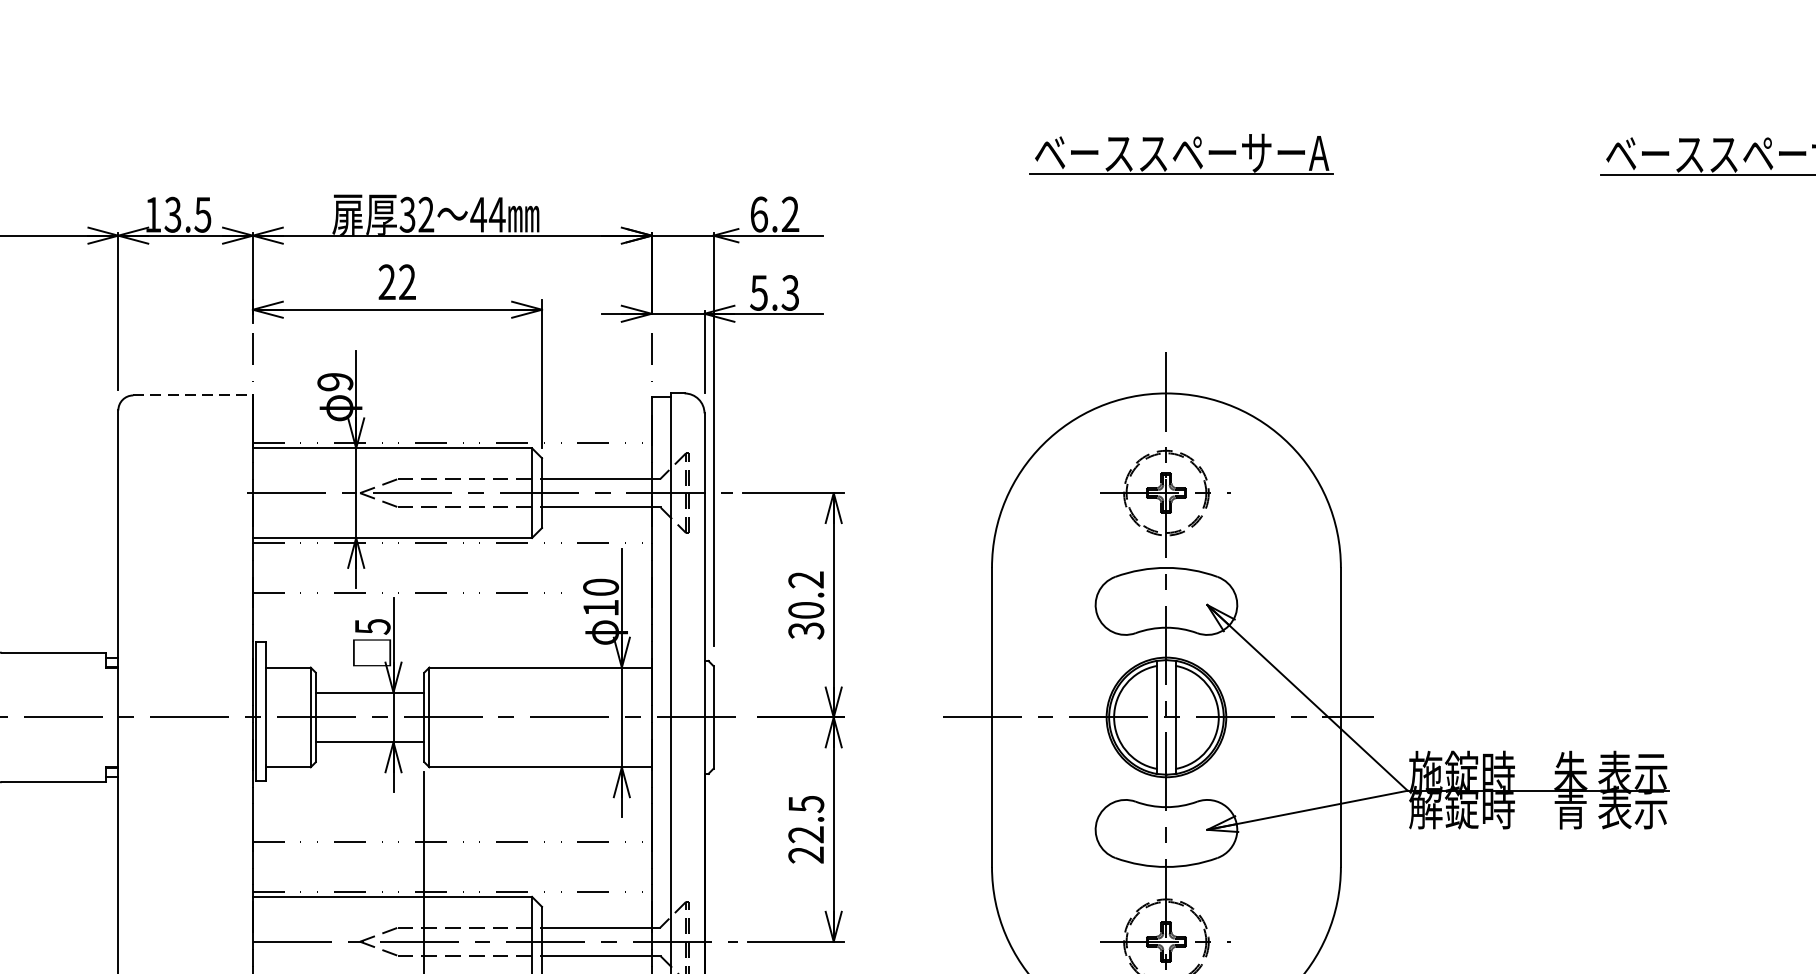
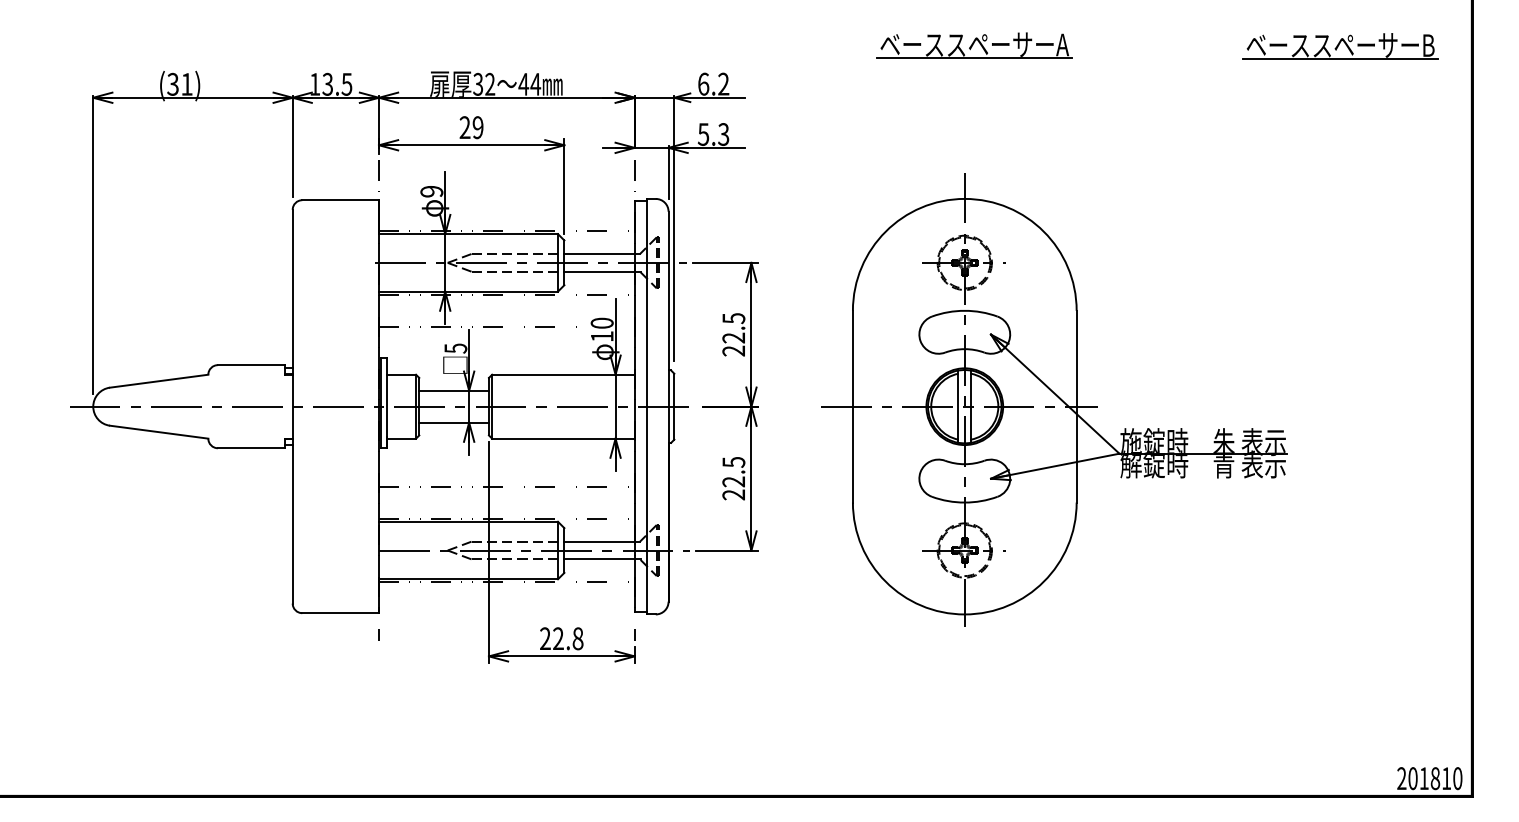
text: (406, 282) -> (477, 127), 22 -> 29
line: (194, 395) -> (341, 200), dashed -> solid
text: (805, 604) -> (733, 334), 30.2 -> 22.5

